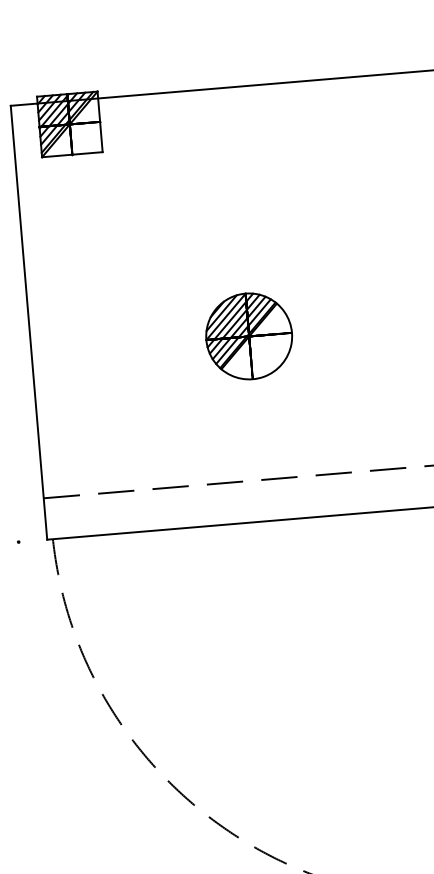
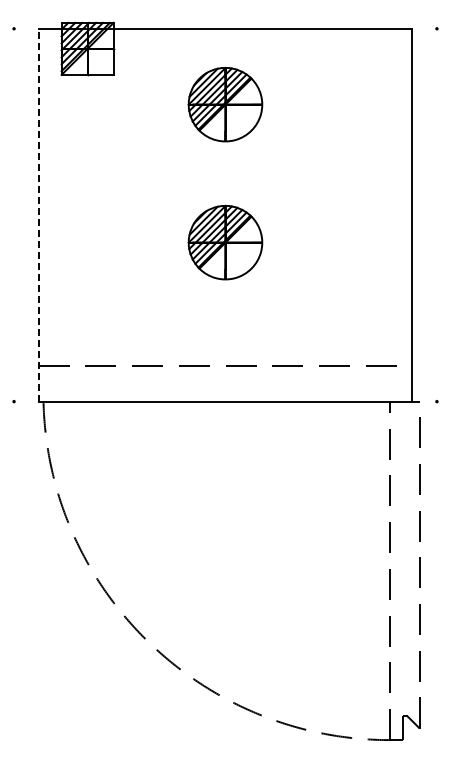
part: (235, 175) -> (225, 104), added
line: (28, 321) -> (38, 214), solid -> dashed

